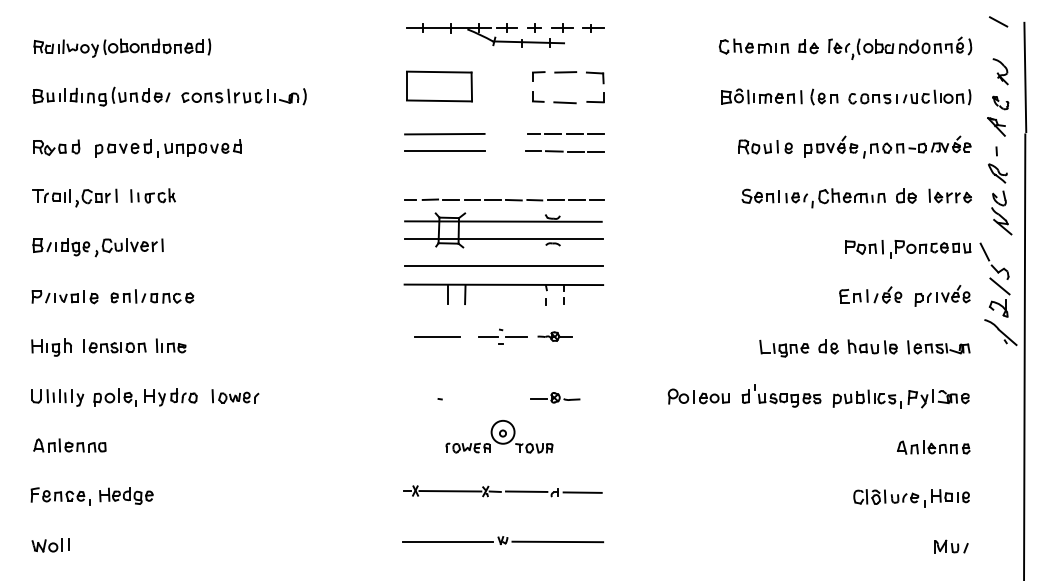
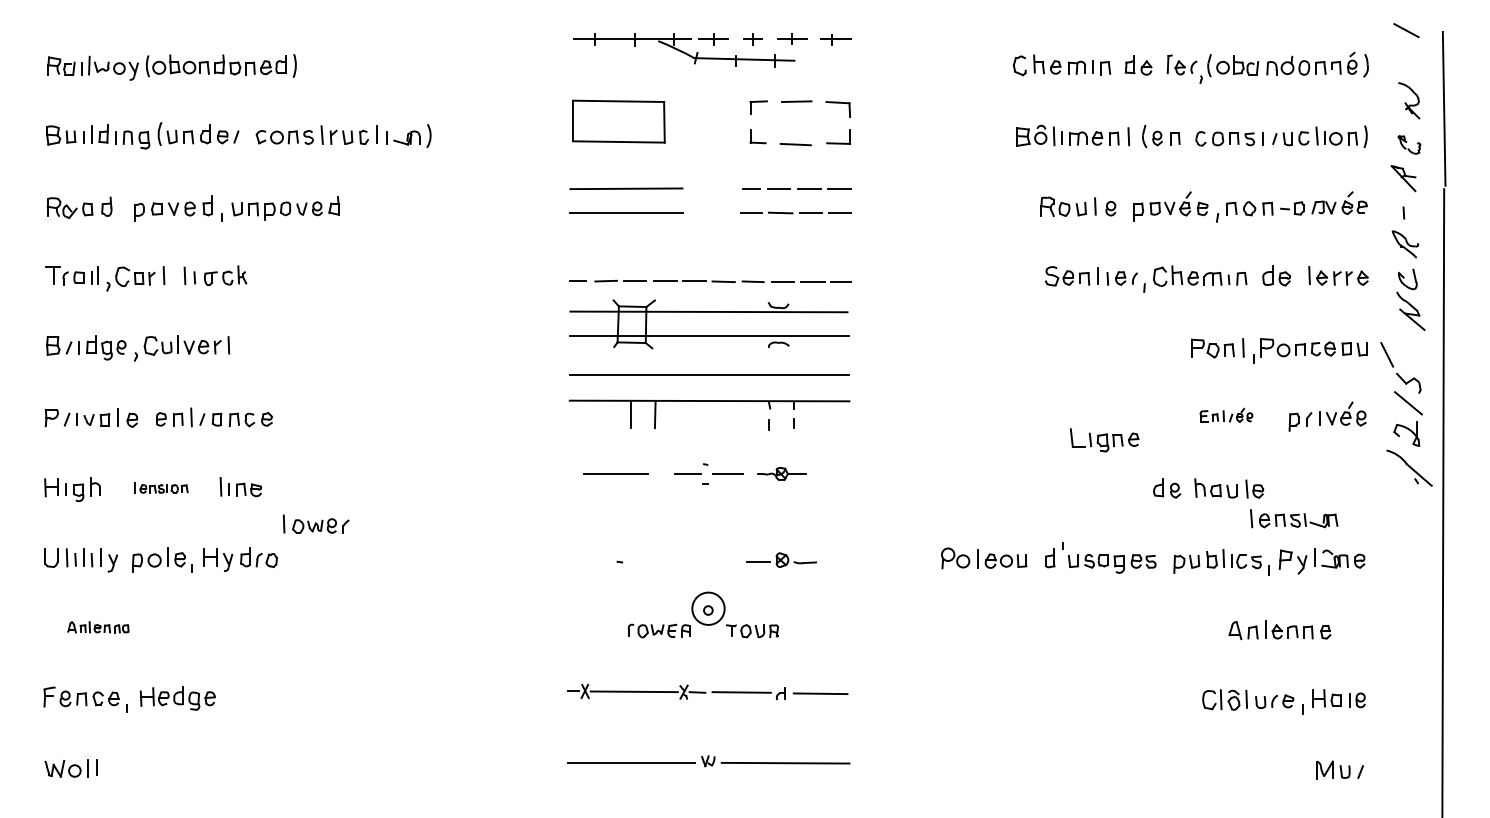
part: (870, 294) -> (1226, 414), size x0.6
part: (114, 346) -> (161, 487), size x0.6
part: (938, 347) -> (1293, 518), moved
part: (784, 348) -> (1104, 439), moved
part: (235, 396) -> (316, 524), moved
part: (69, 445) -> (97, 627), size x0.6
part: (933, 447) -> (1279, 630), moved

